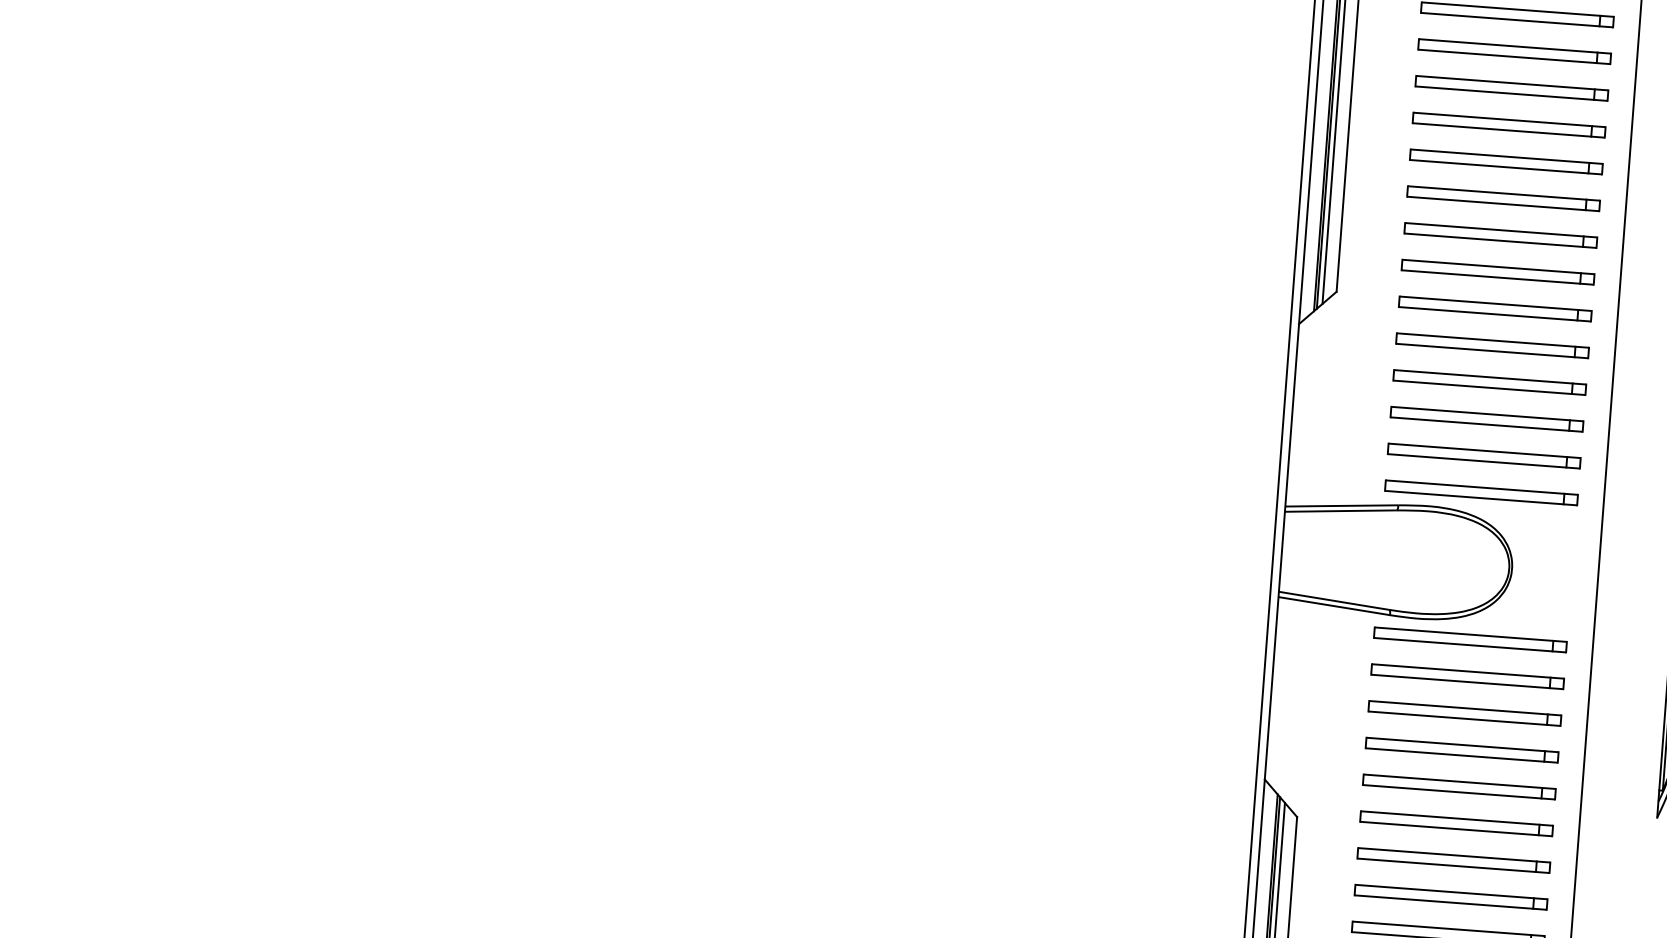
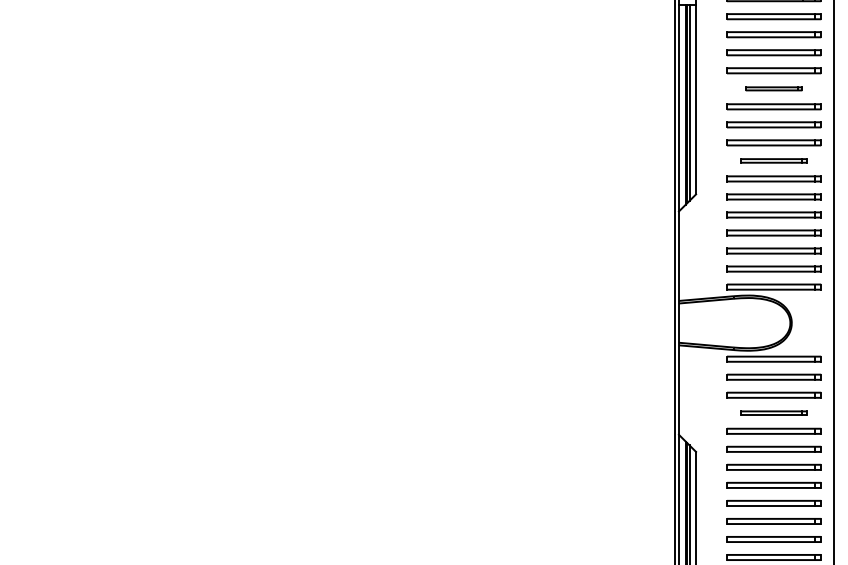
part: (1510, 87) -> (773, 88), size x0.6
part: (1499, 234) -> (773, 160), size x0.7
part: (1461, 748) -> (773, 412), size x0.7

